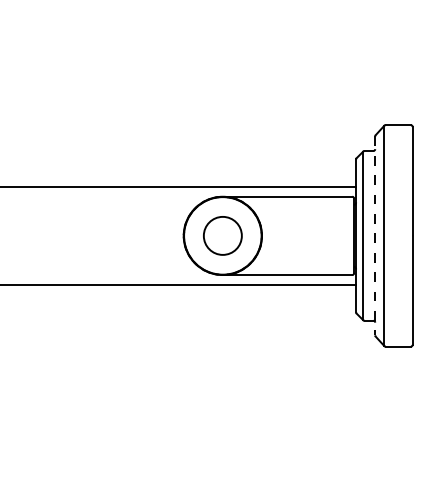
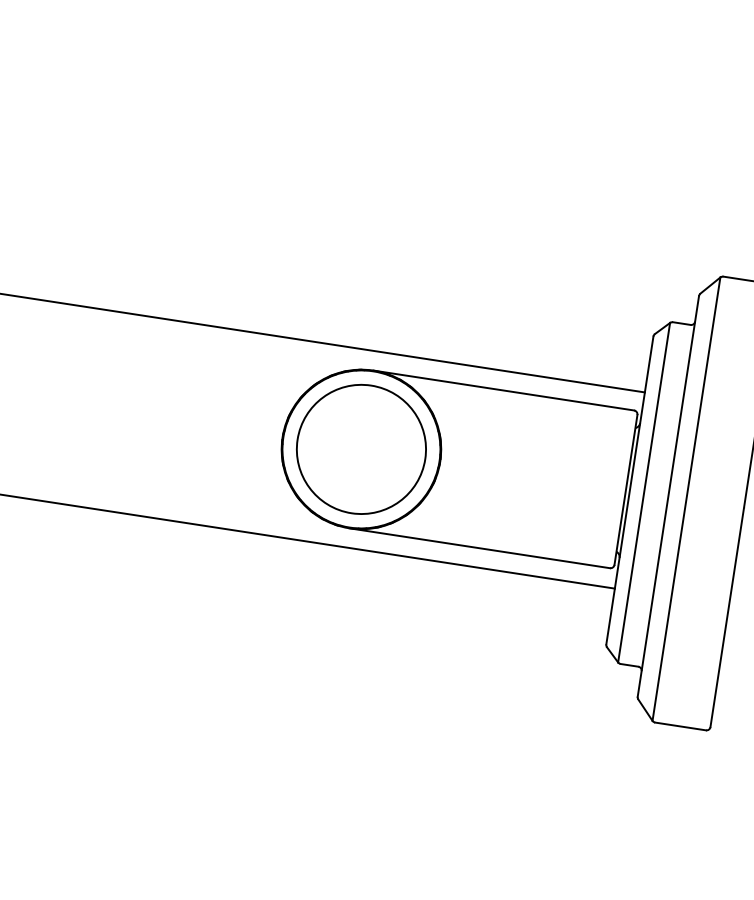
circle: (222, 235) -> (360, 448), size x1.67
line: (375, 236) -> (668, 497), dashed -> solid

